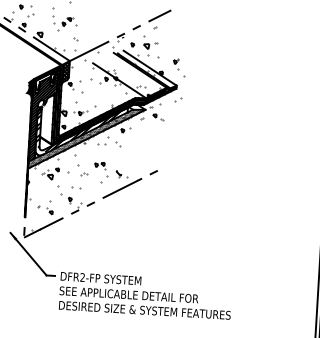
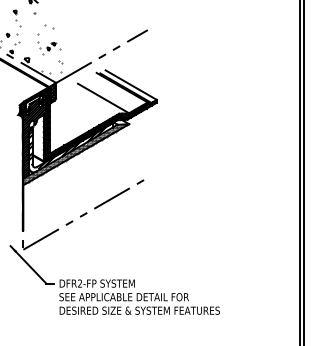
hatch: (122, 78) -> (106, 96), removed
hatch: (102, 163) -> (92, 176), removed

